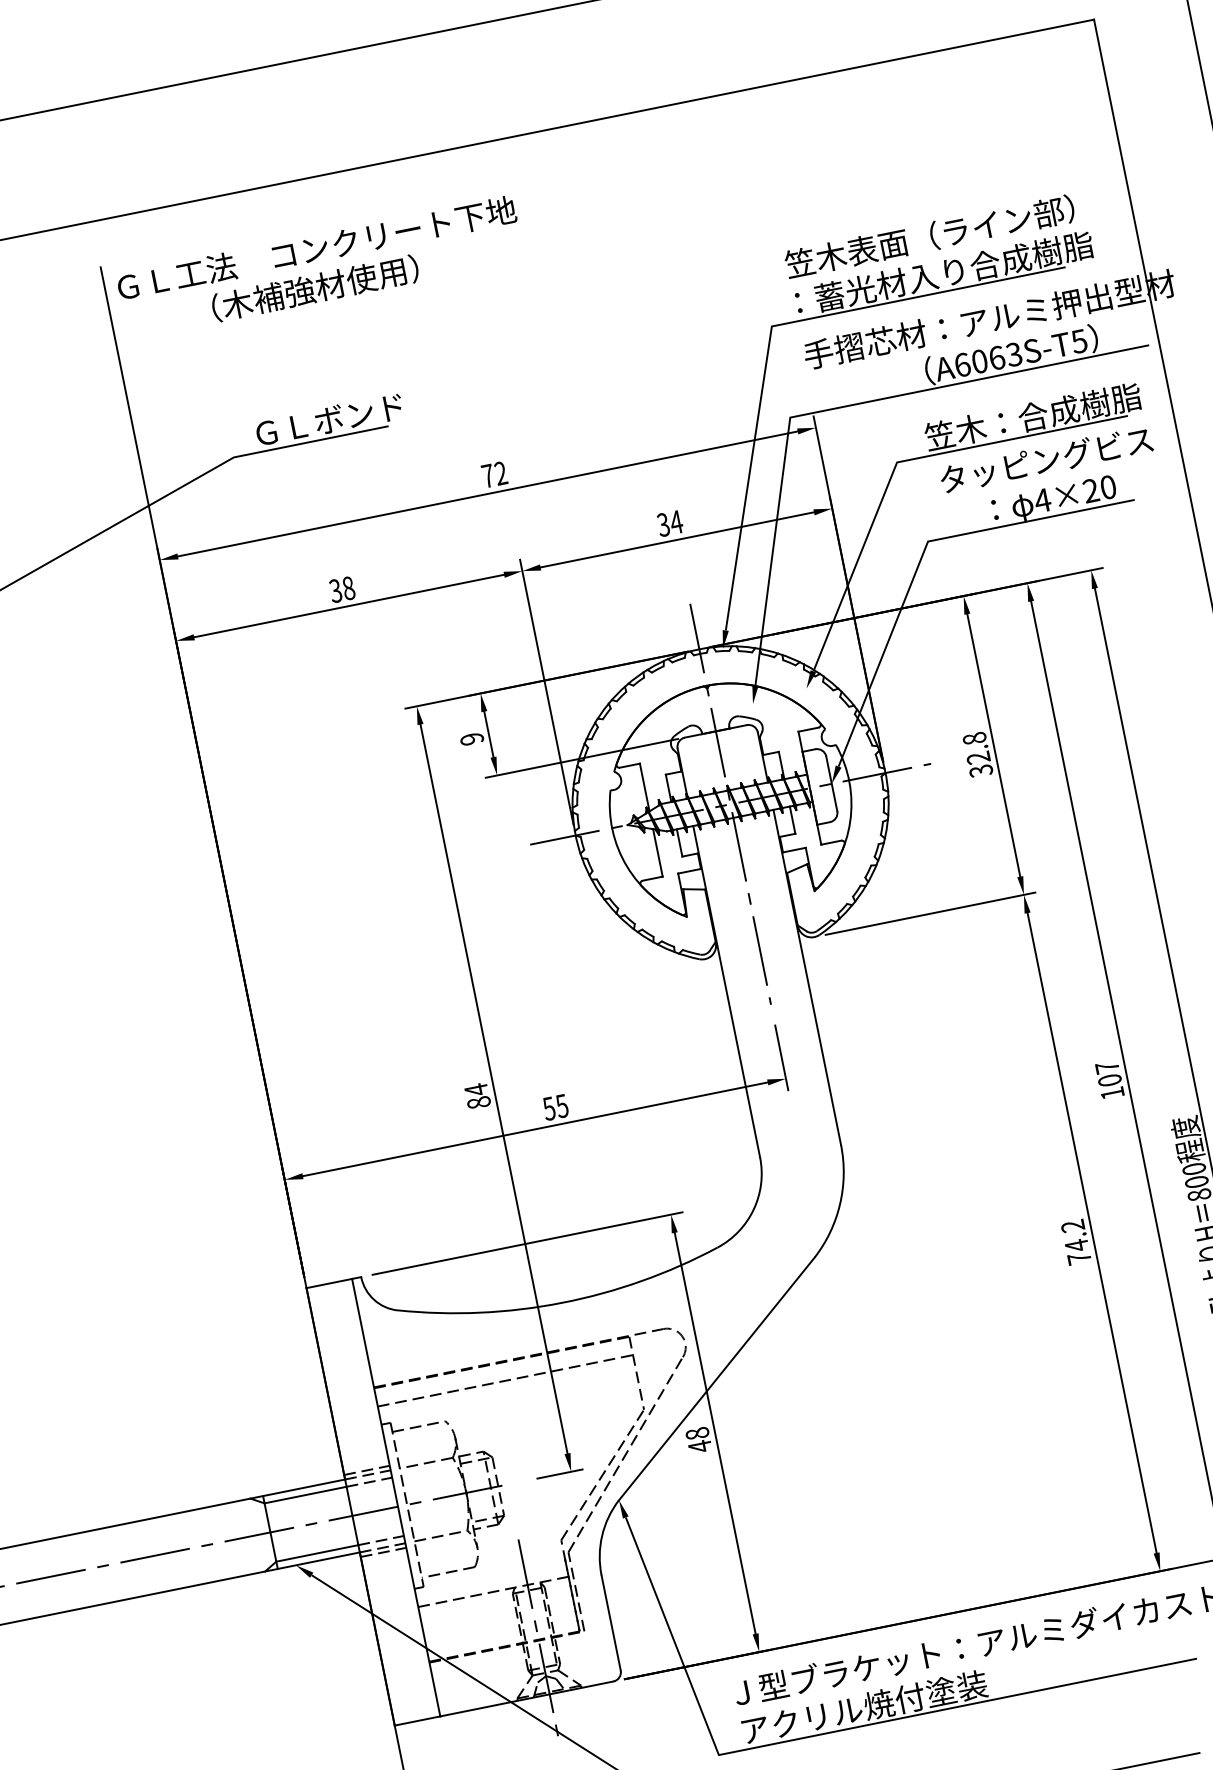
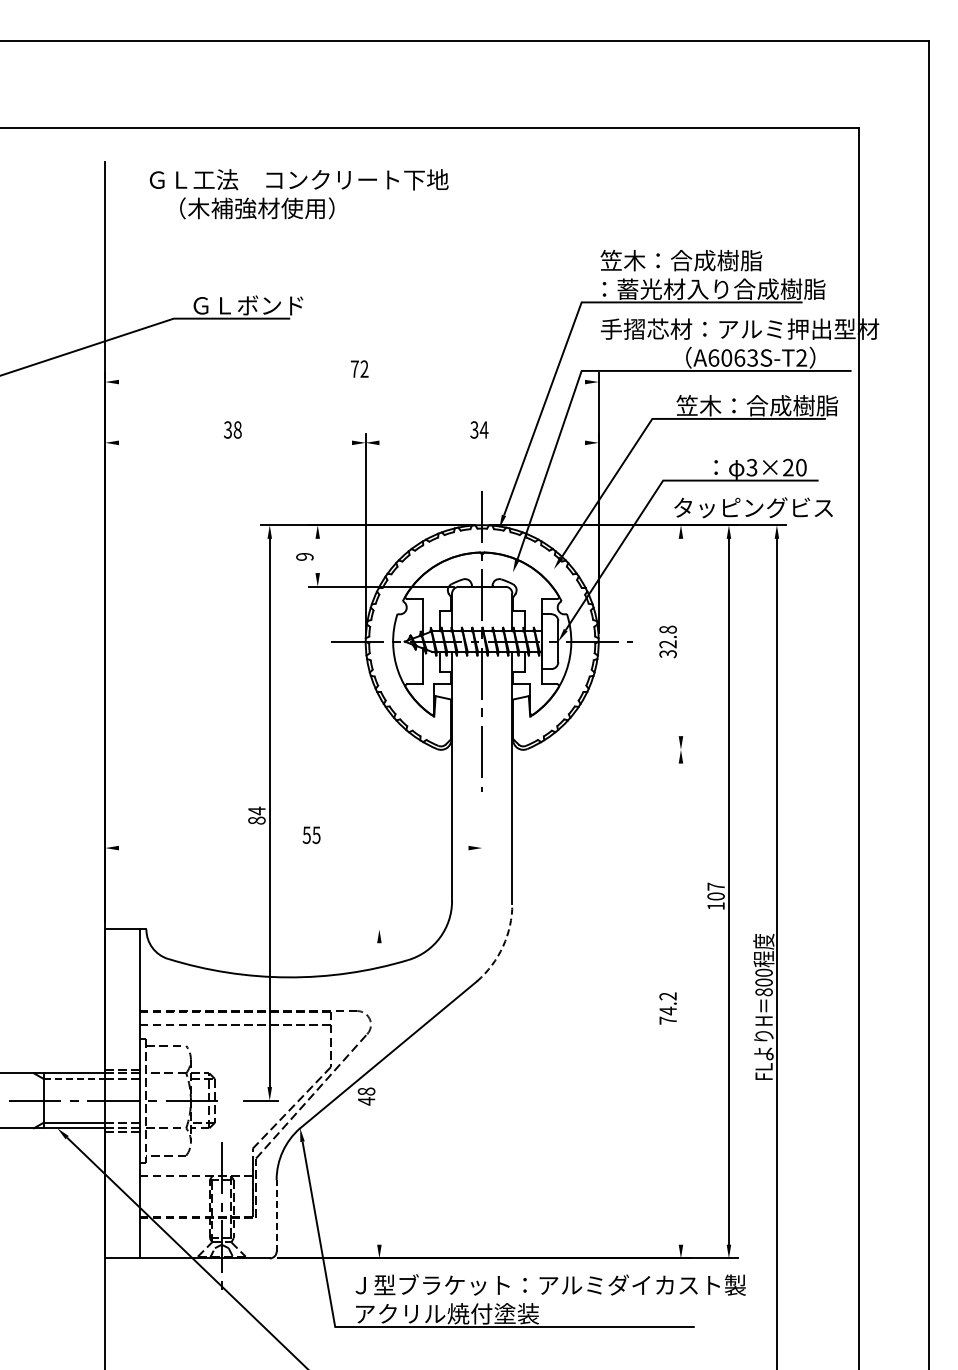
text: (961, 230) -> (732, 260), 笠木表面（ライン部） -> 笠木：合成樹脂
text: (315, 248) -> (298, 179), moved
text: (1079, 340) -> (801, 357), A6063S-T5 -> A6063S-T2
text: (1046, 459) -> (753, 507), moved
line: (488, 494) -> (352, 382), removed
text: (1042, 500) -> (751, 467), 4×20 -> 3×20
line: (677, 539) -> (482, 442), removed
line: (349, 605) -> (235, 442), removed
line: (488, 733) -> (317, 555), removed
line: (993, 745) -> (680, 637), removed
line: (930, 913) -> (610, 749), removed
line: (782, 1057) -> (482, 832), removed
line: (535, 1129) -> (293, 848), removed
arc: (840, 1203) -> (503, 946), solid -> dashed
line: (1091, 1232) -> (680, 1003), removed
line: (526, 1243) -> (270, 929), removed
line: (715, 1432) -> (379, 1093), removed
line: (305, 1494) -> (74, 1078), solid -> dashed
line: (610, 1622) -> (276, 1215), solid -> dashed

